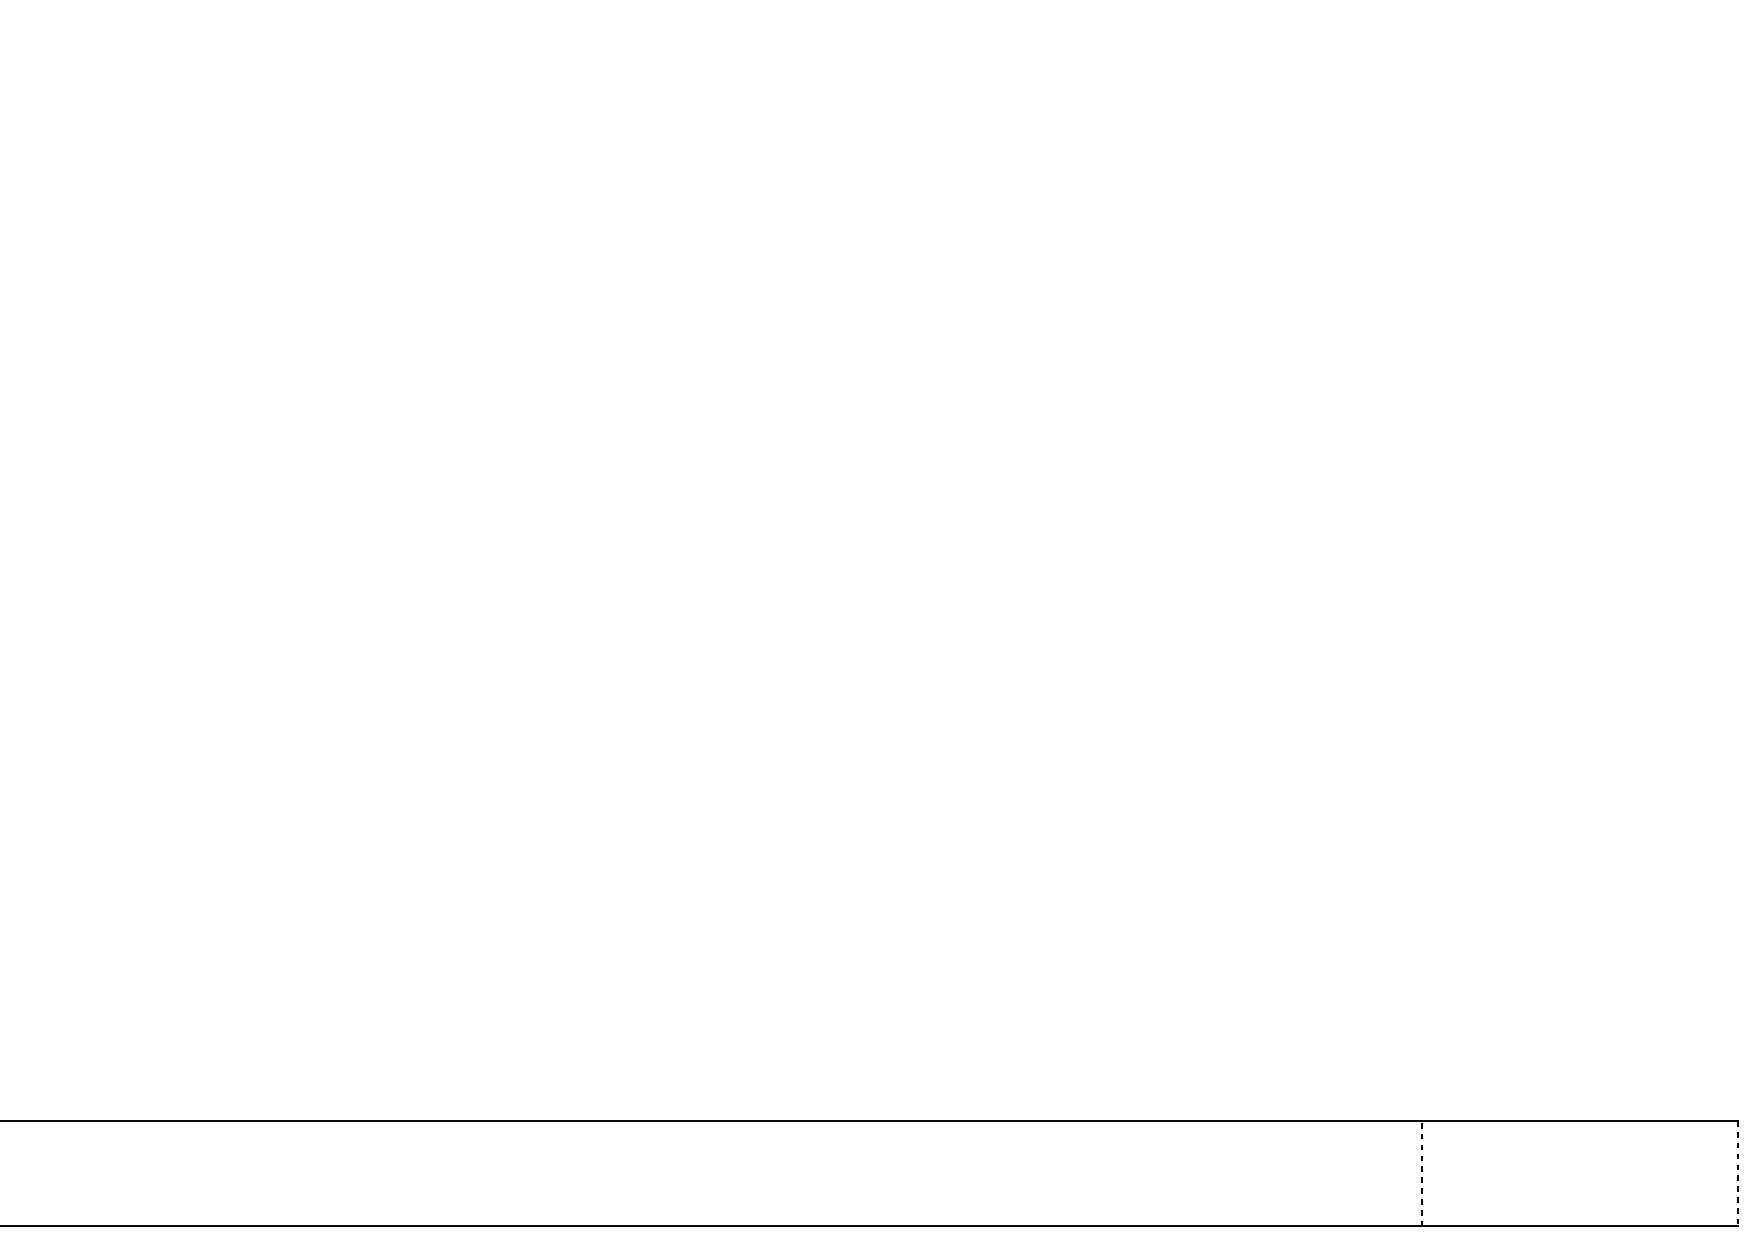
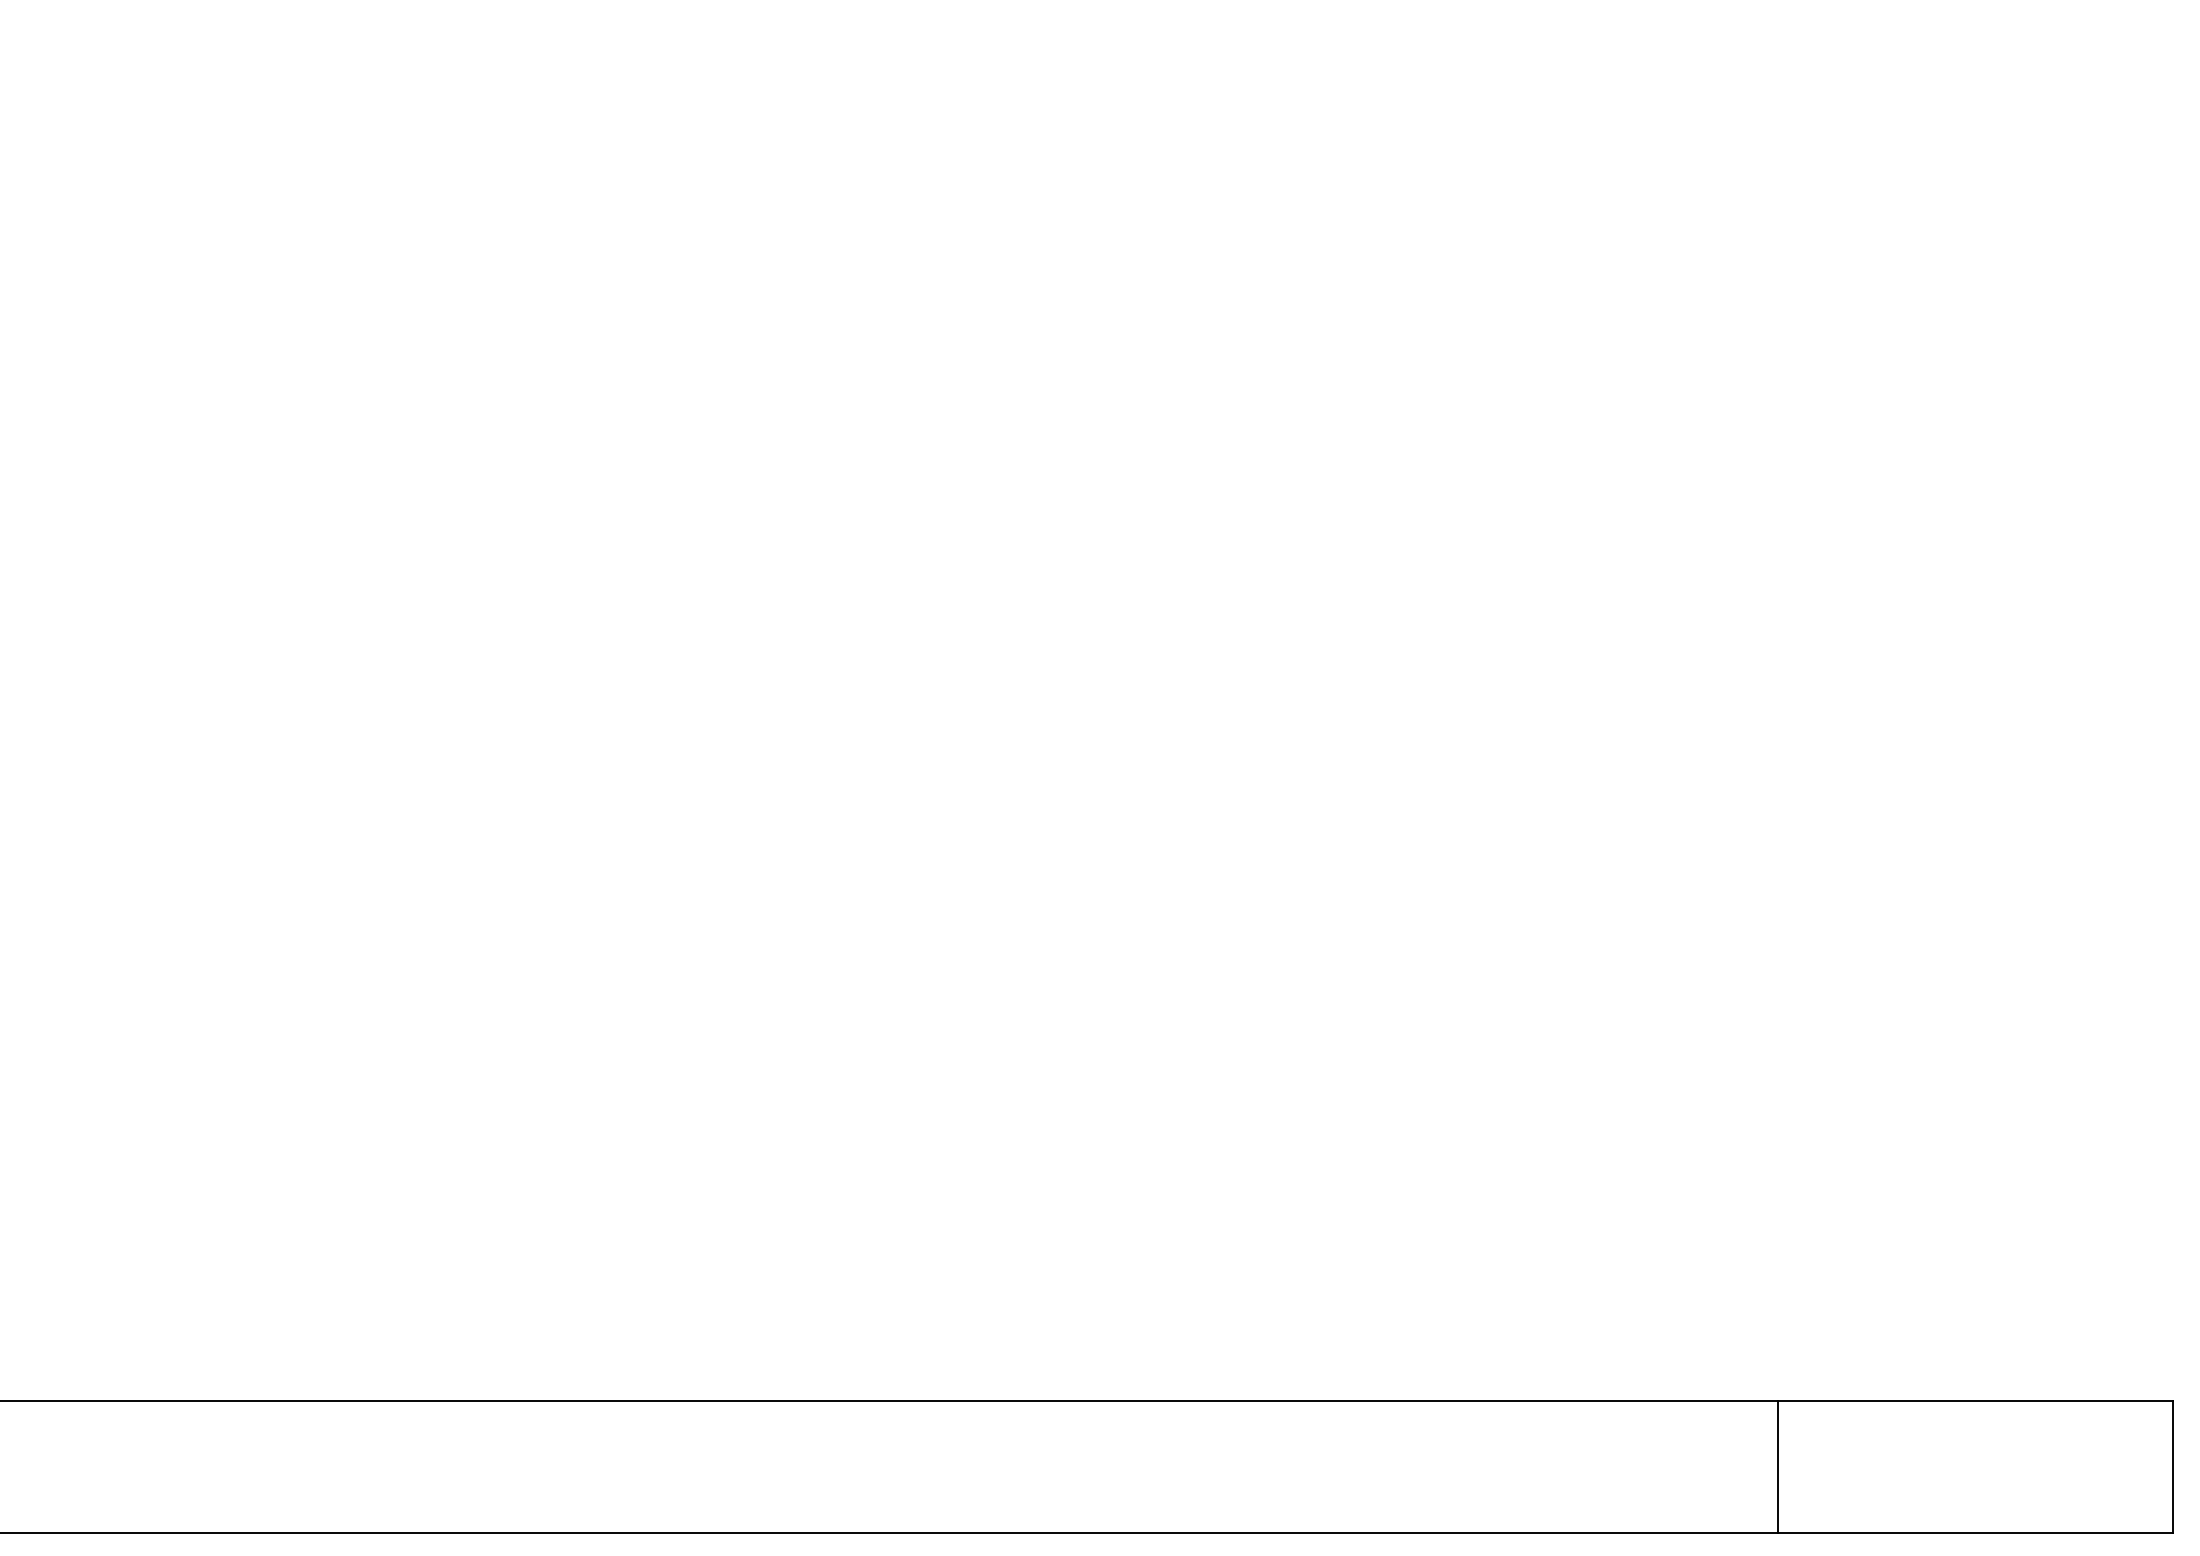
line: (1422, 1173) -> (1777, 1466), dashed -> solid
line: (1738, 1173) -> (2172, 1466), dashed -> solid

